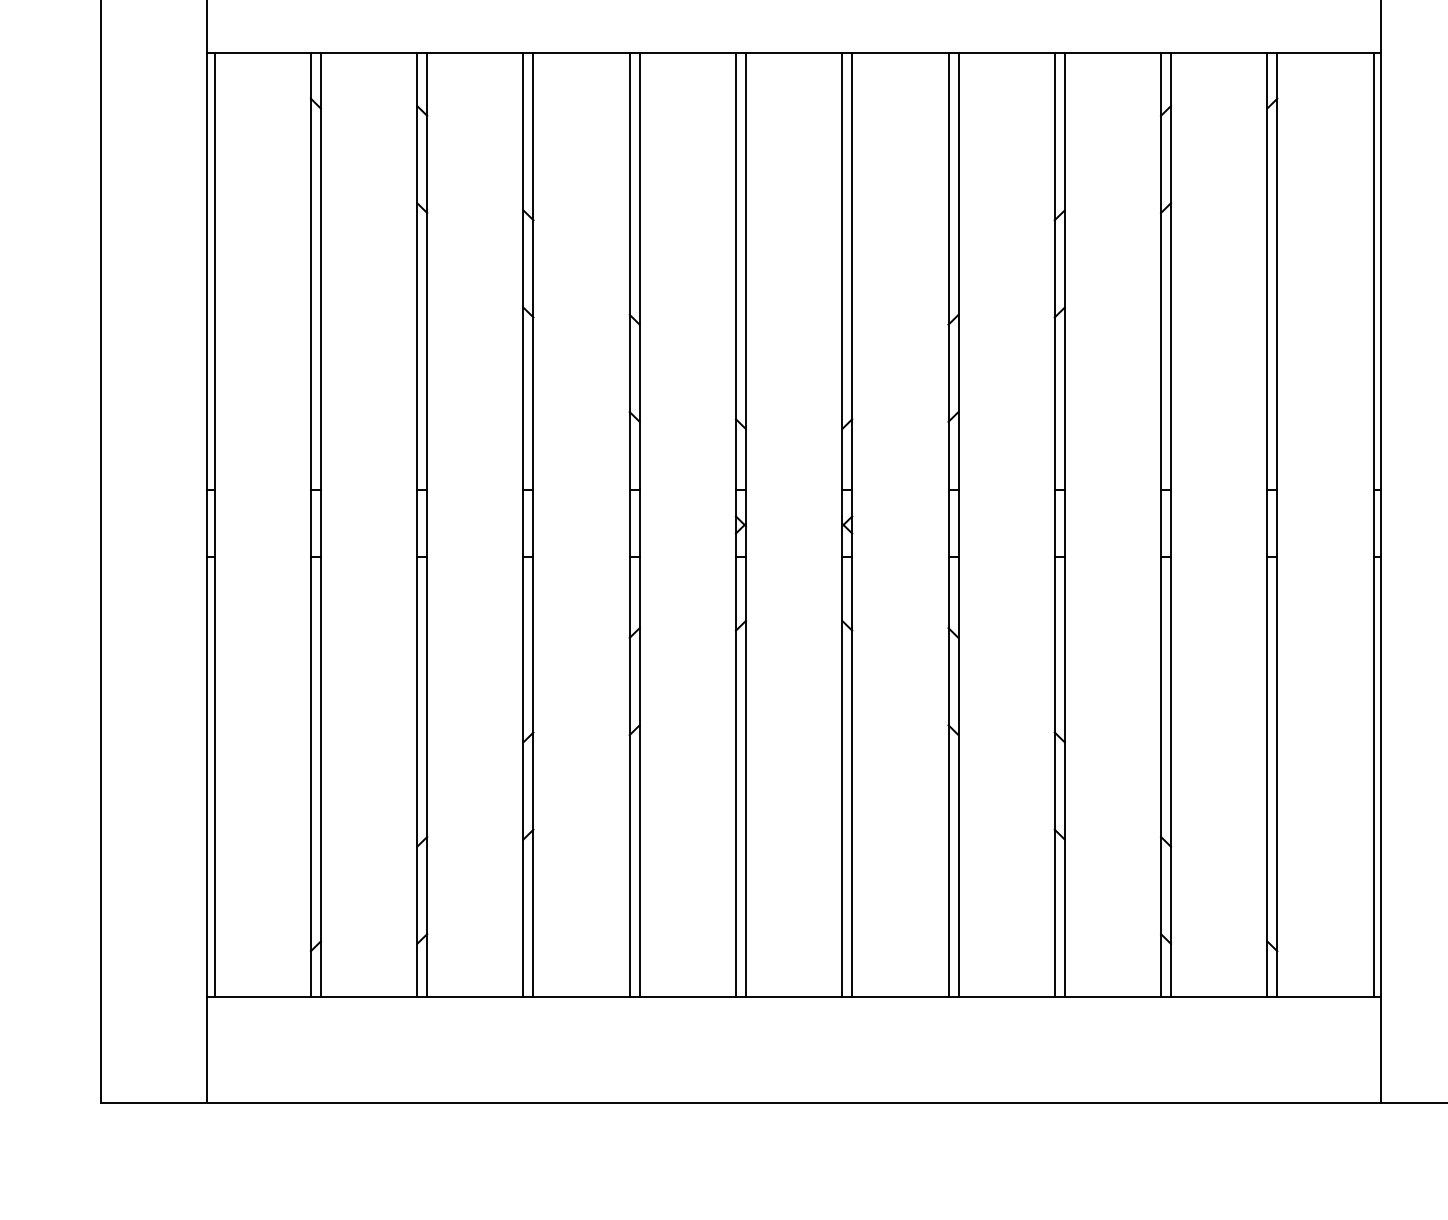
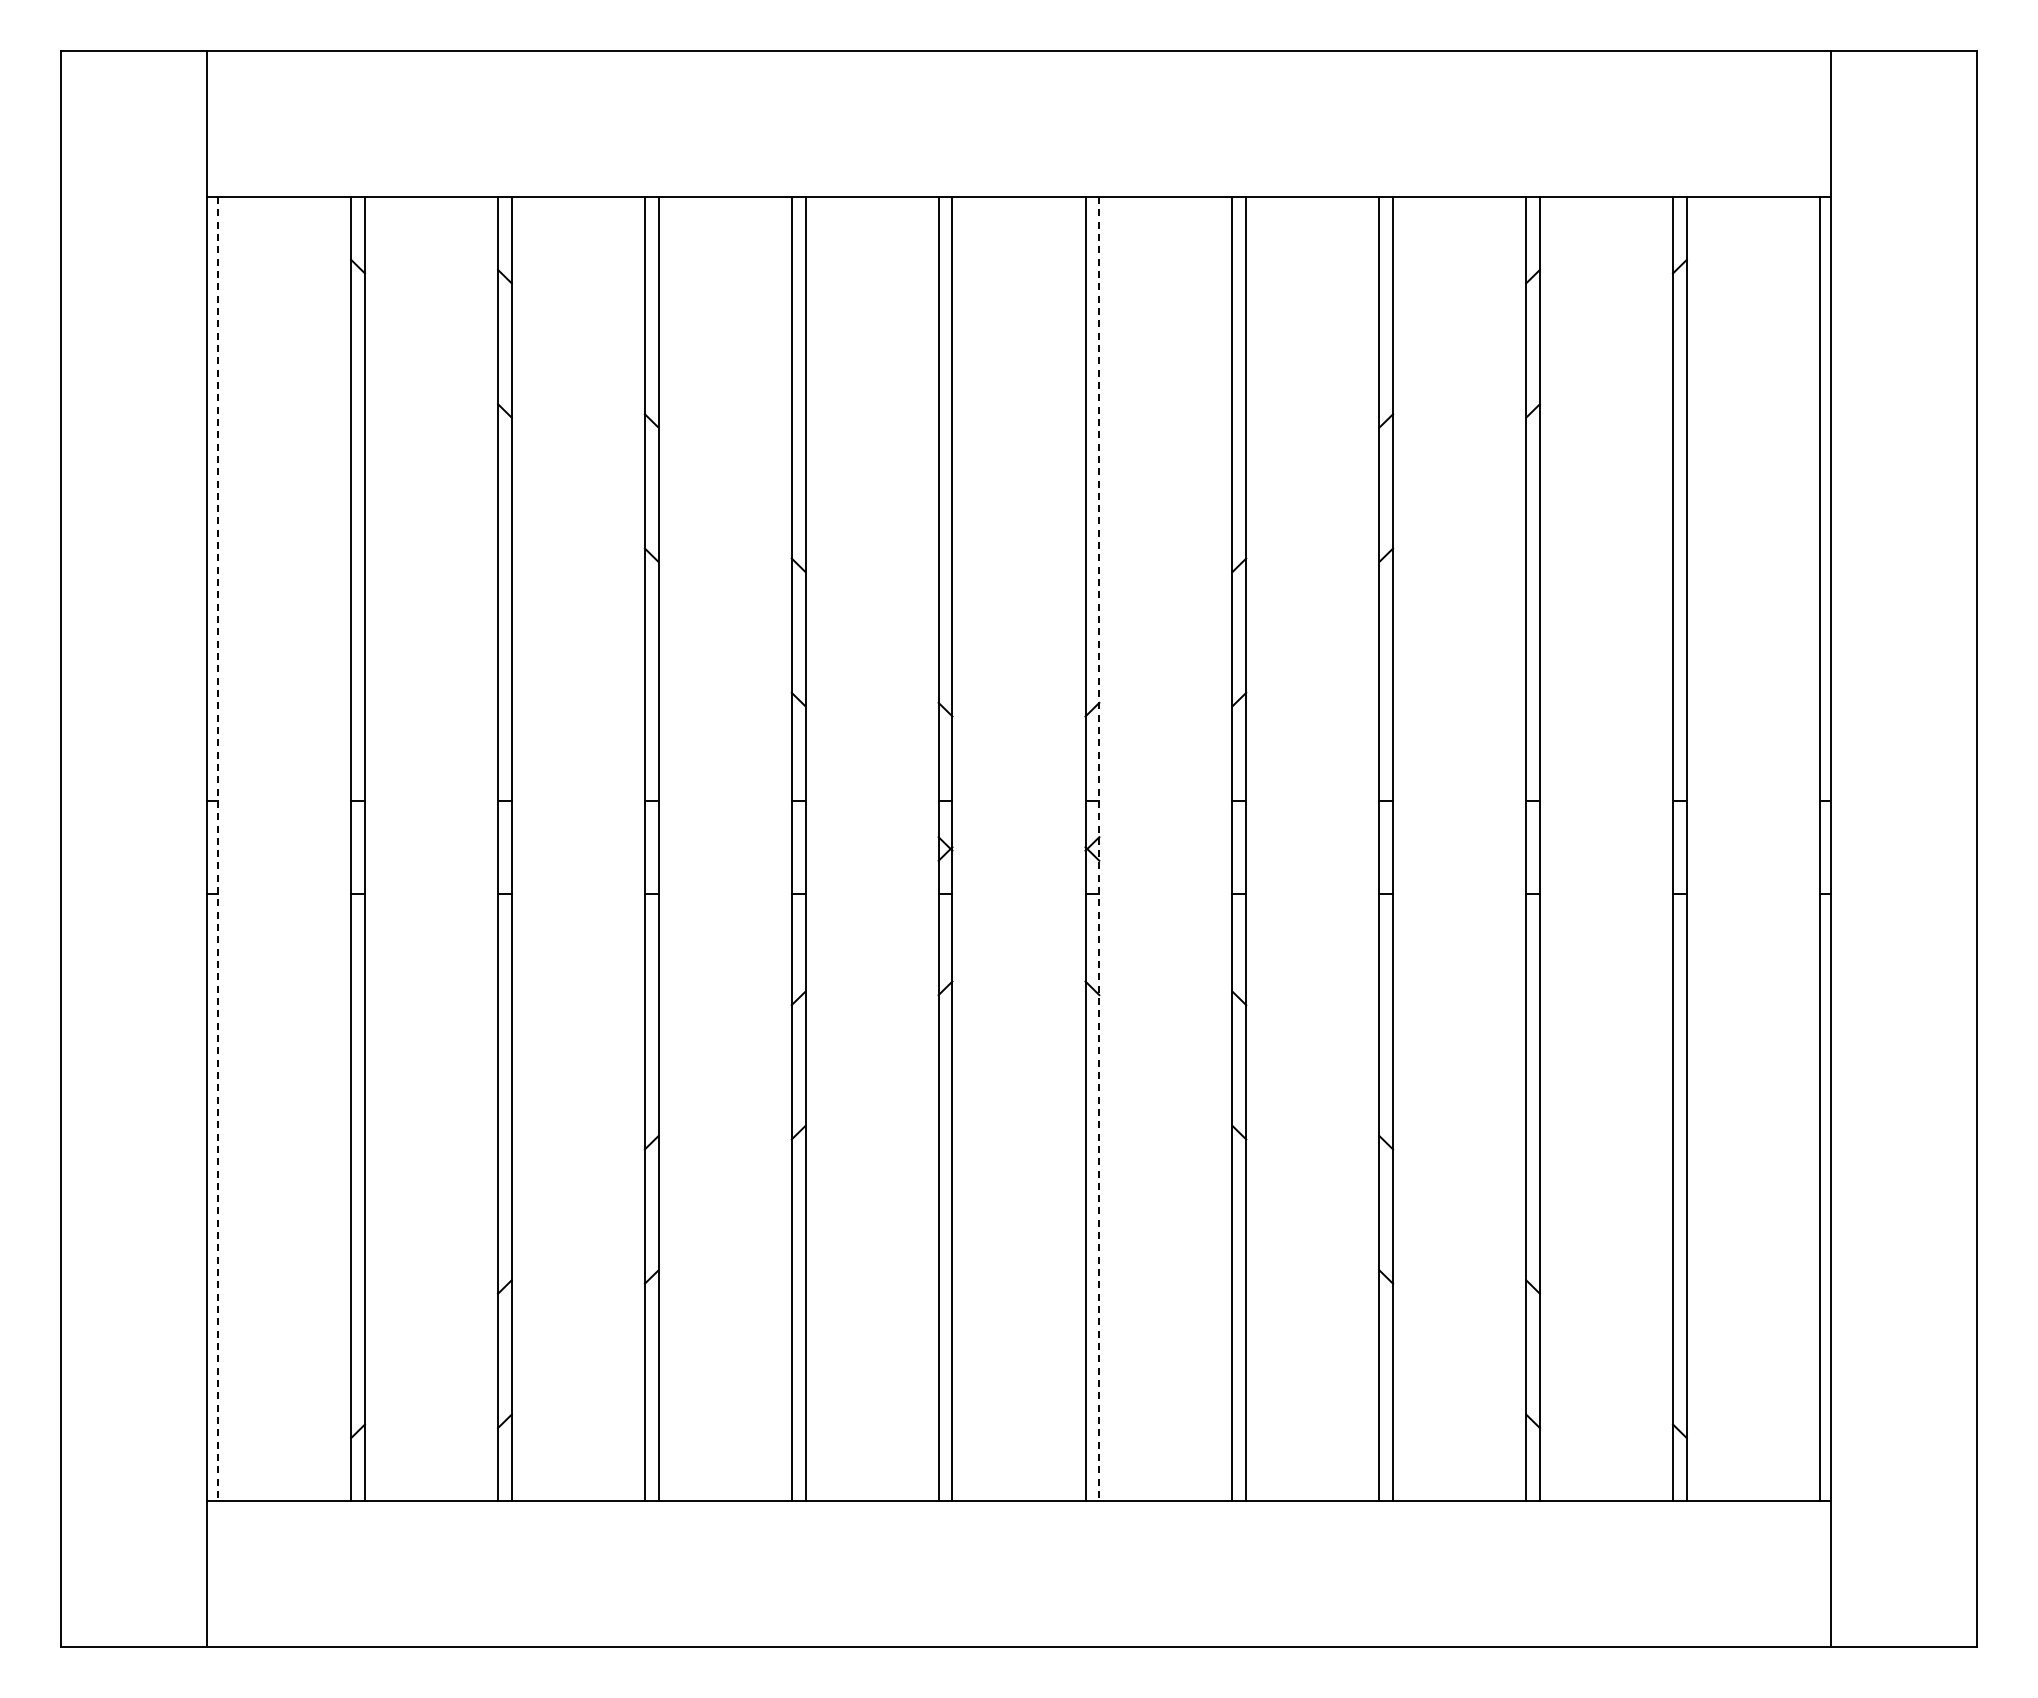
line: (214, 525) -> (218, 849), solid -> dashed
line: (852, 525) -> (1099, 849), solid -> dashed

